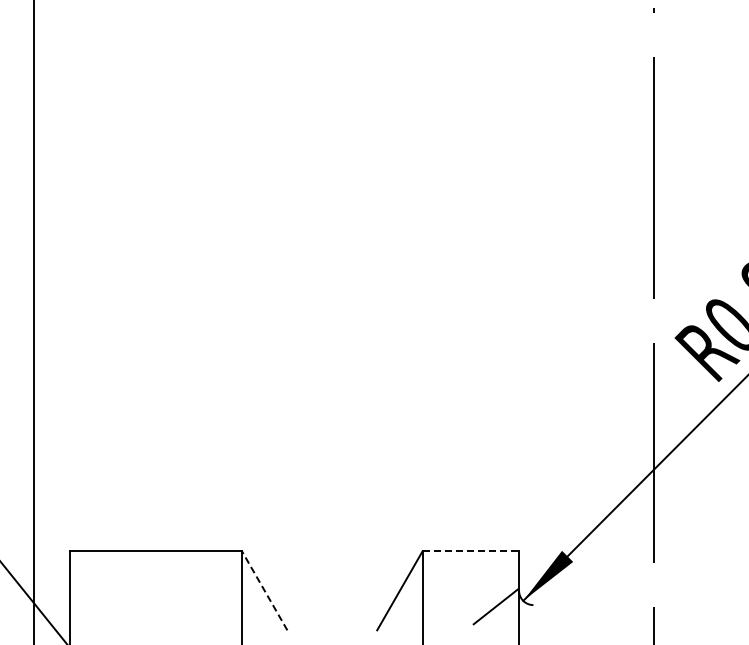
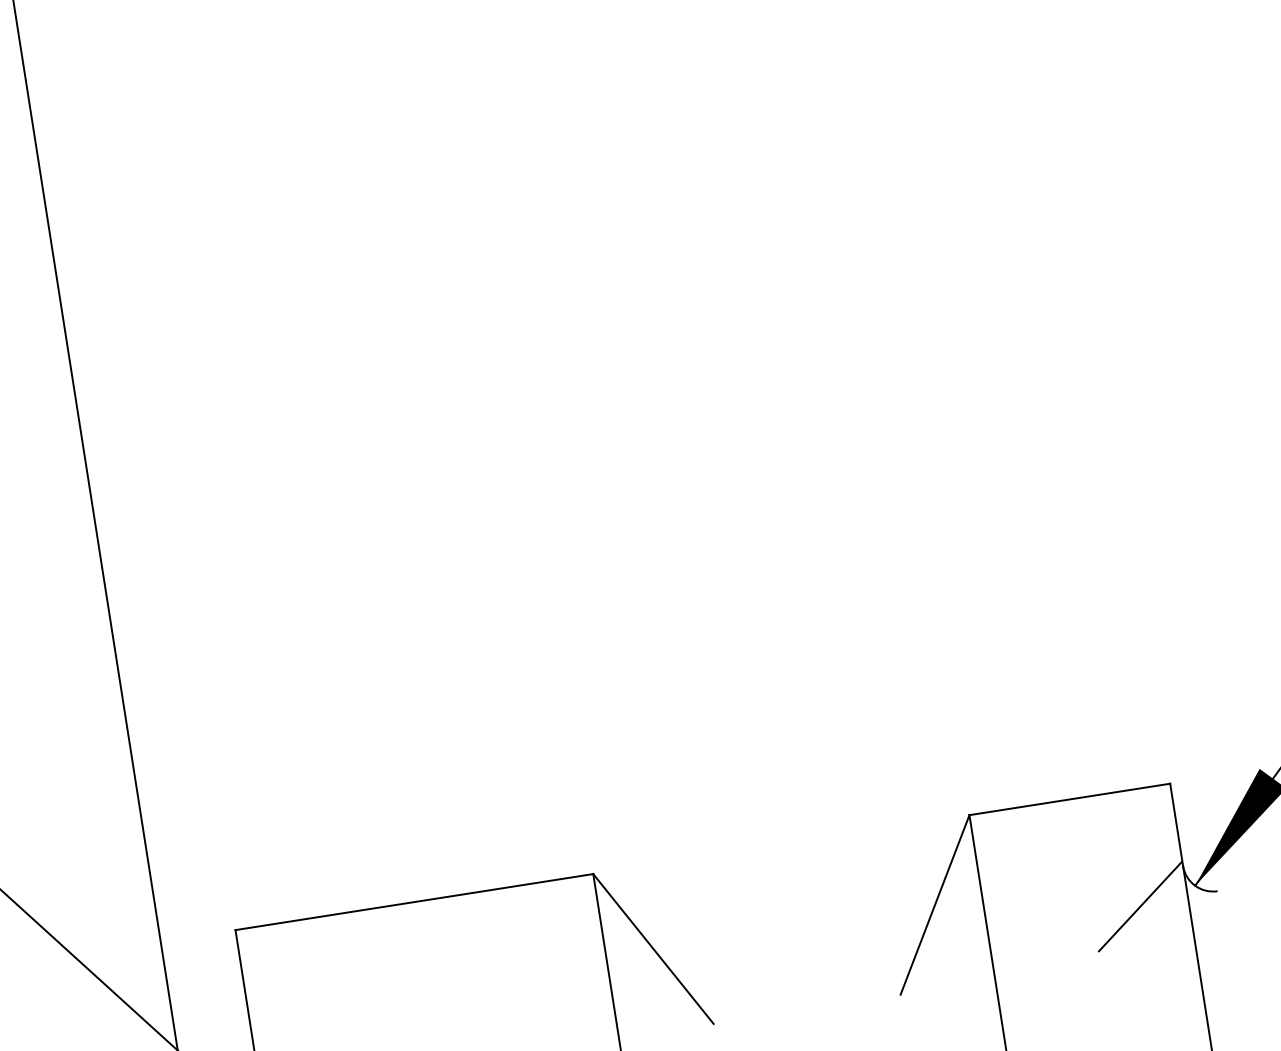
line: (471, 551) -> (1071, 799), dashed -> solid
line: (264, 590) -> (653, 948), dashed -> solid

